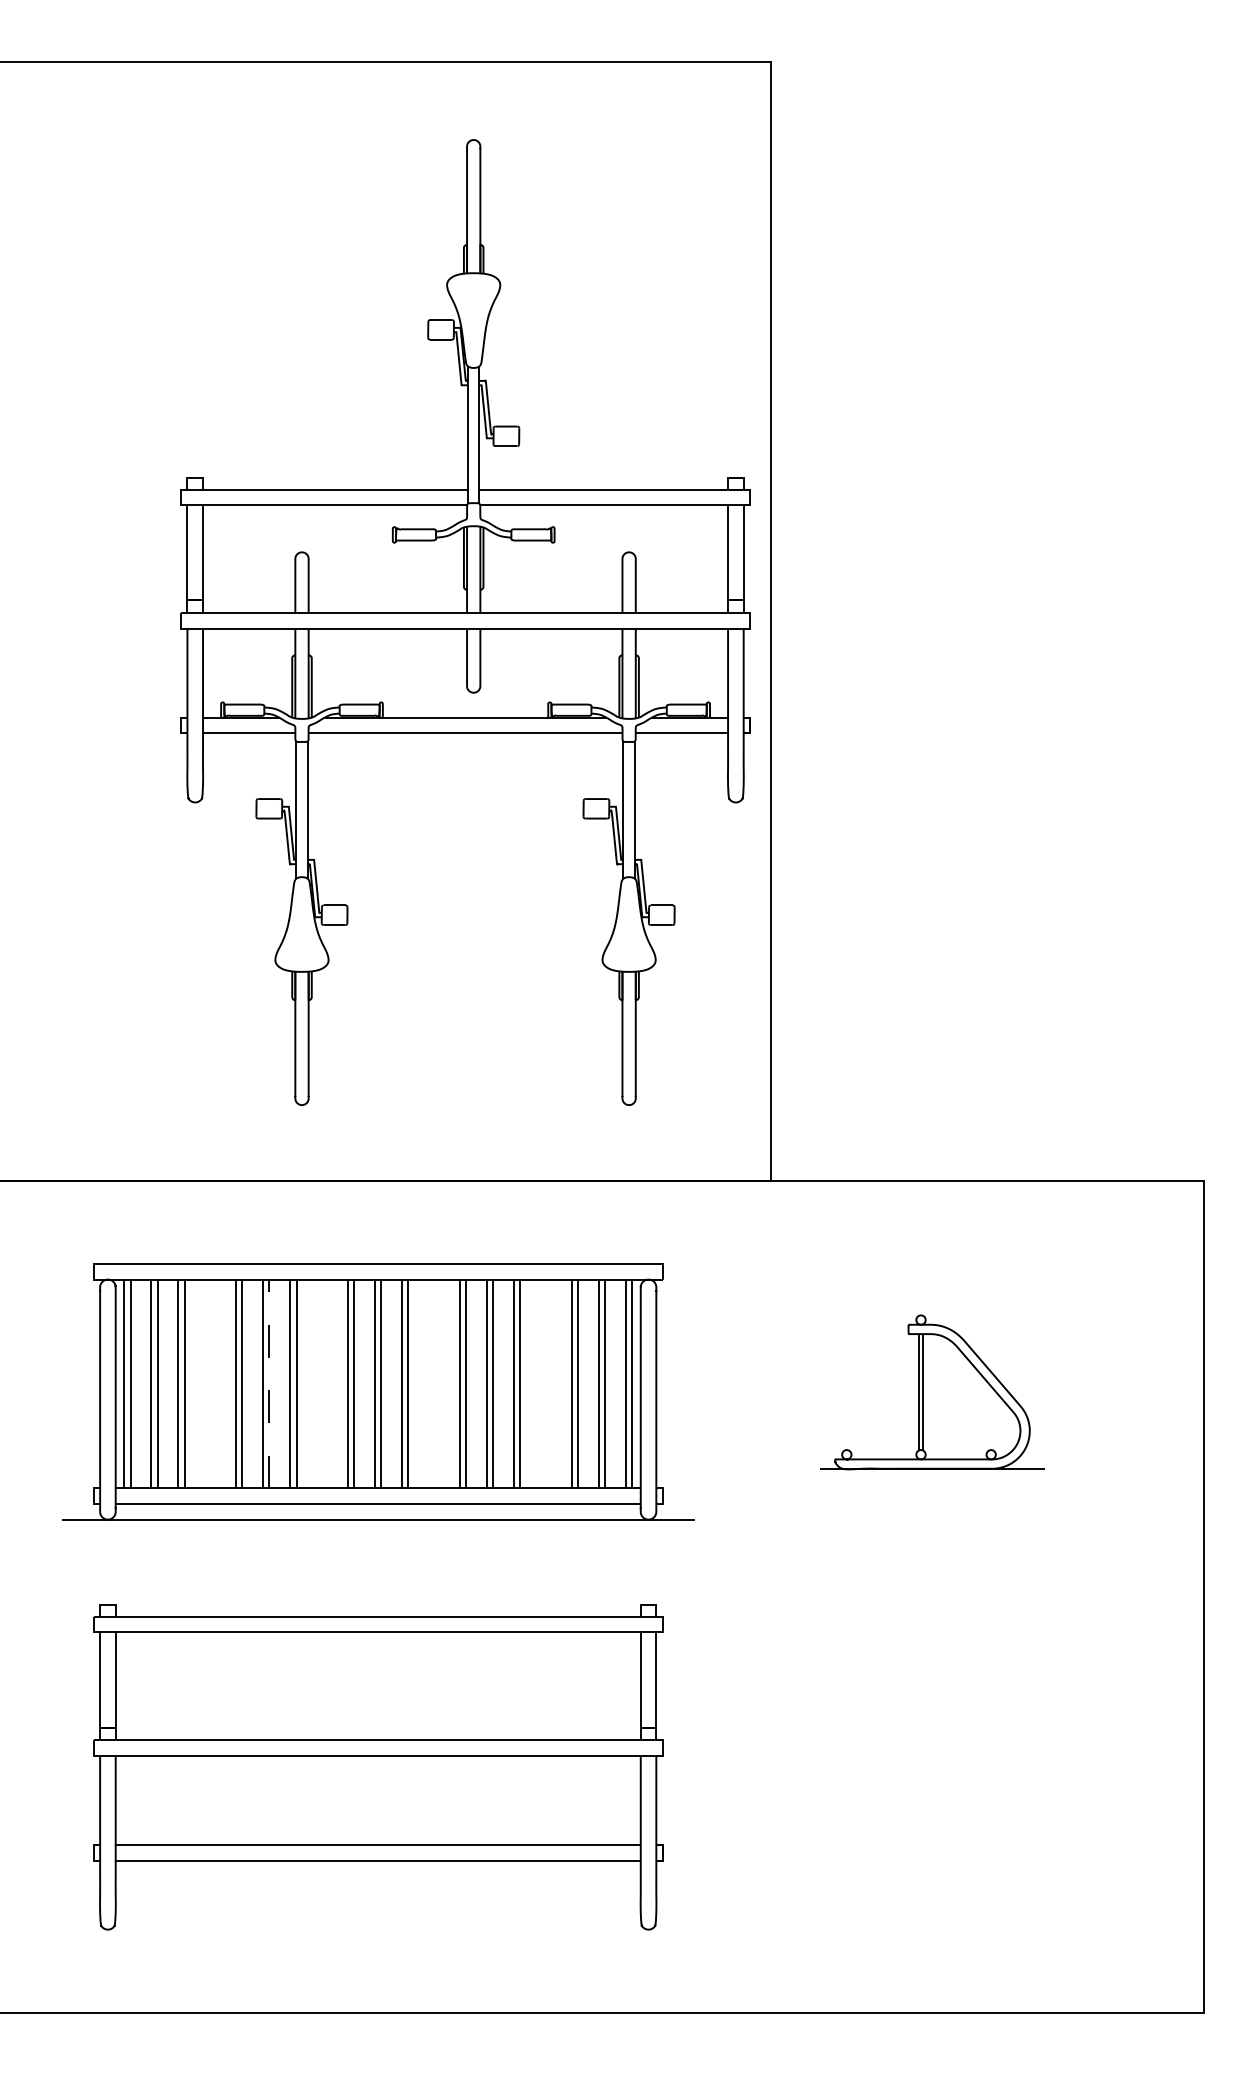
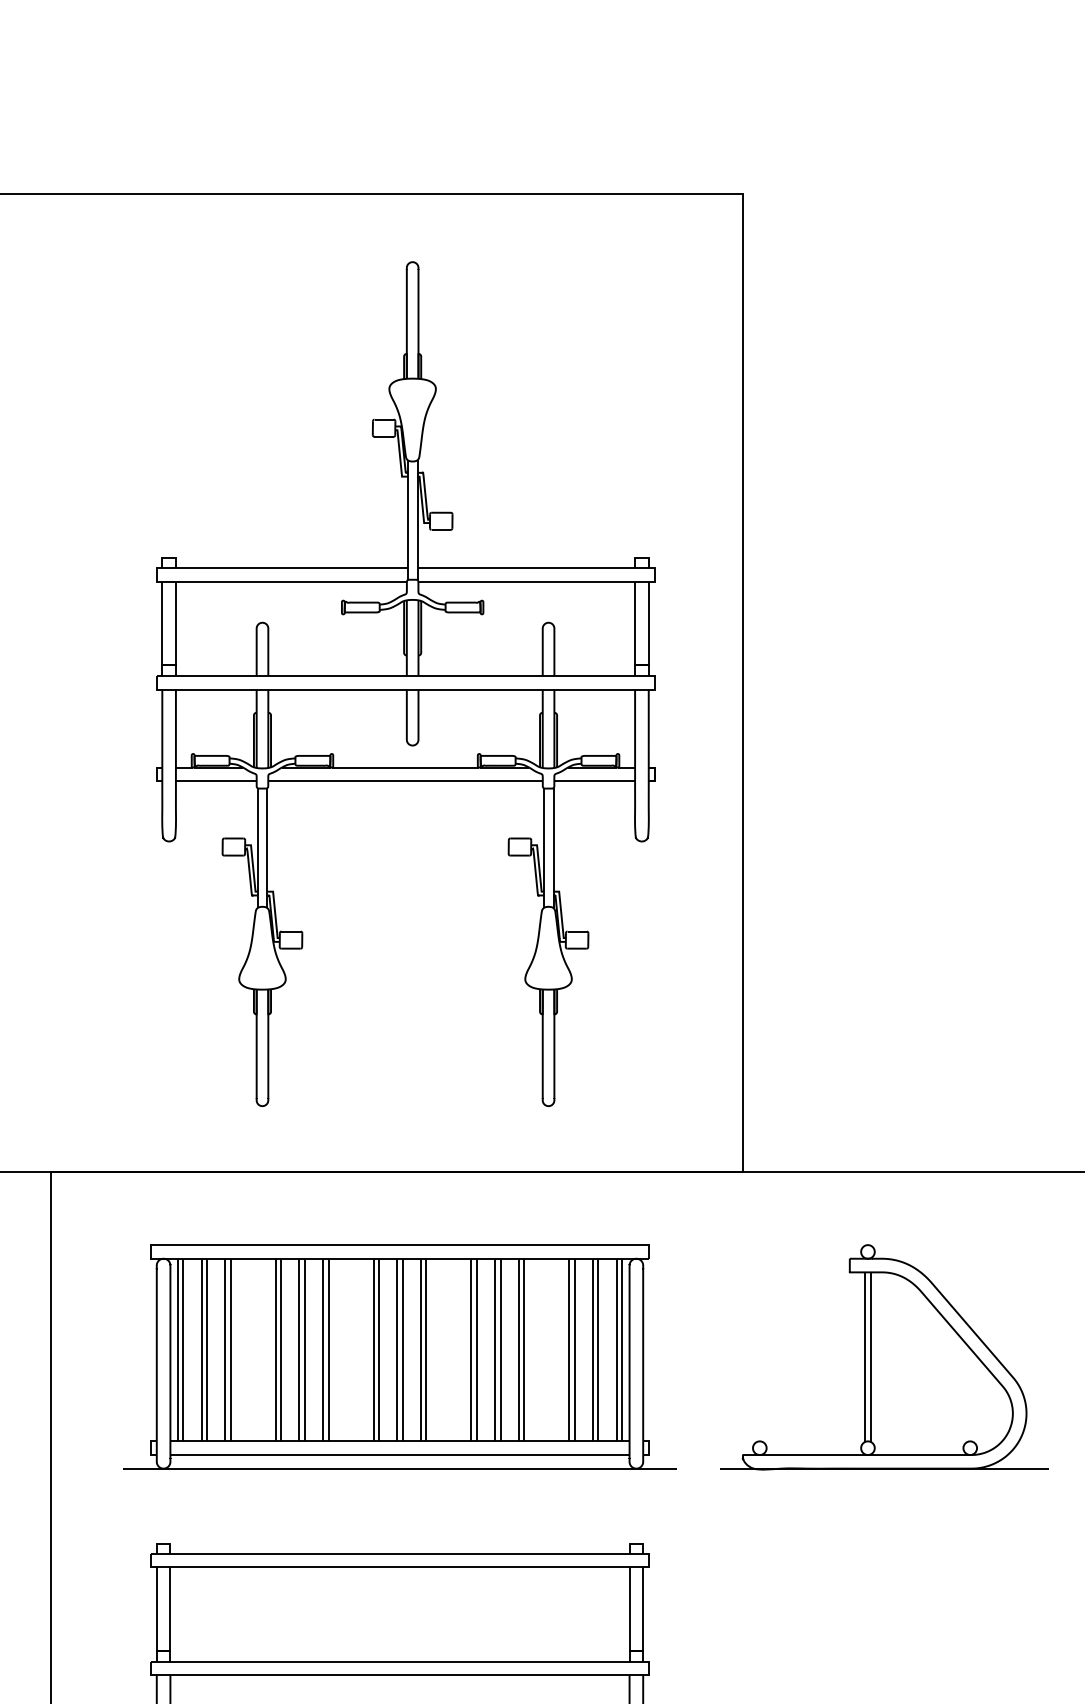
part: (465, 622) -> (405, 684), moved
line: (269, 1383) -> (304, 1349), dashed -> solid
part: (932, 1392) -> (884, 1357), size x1.67

